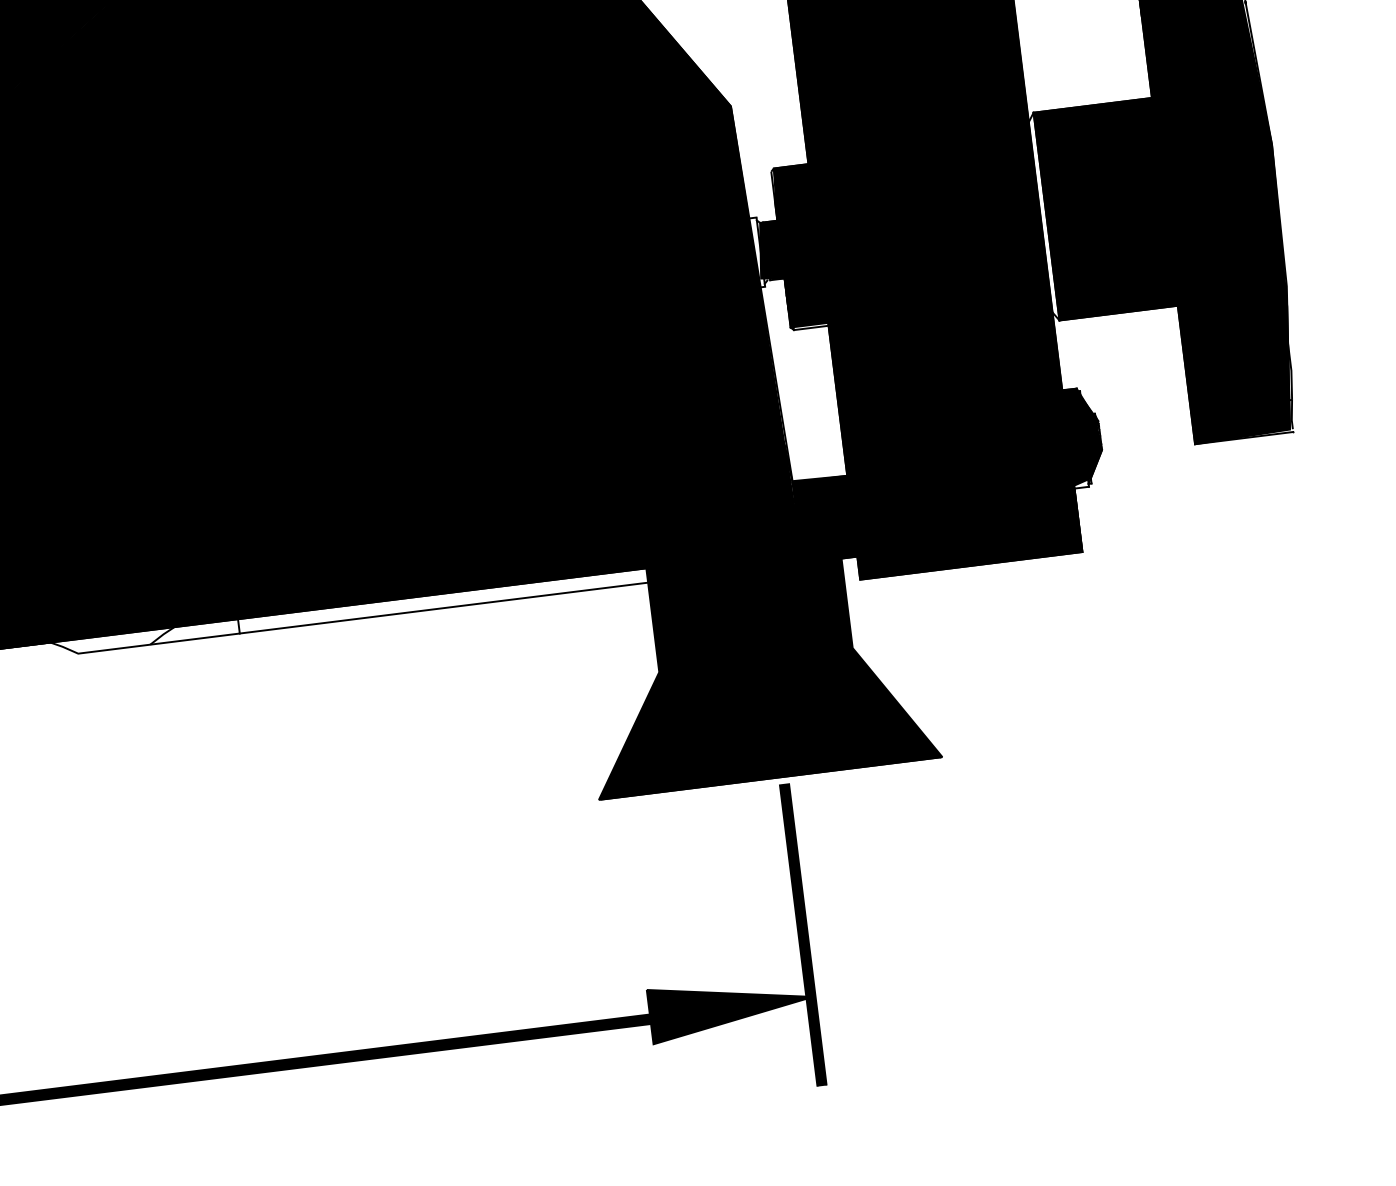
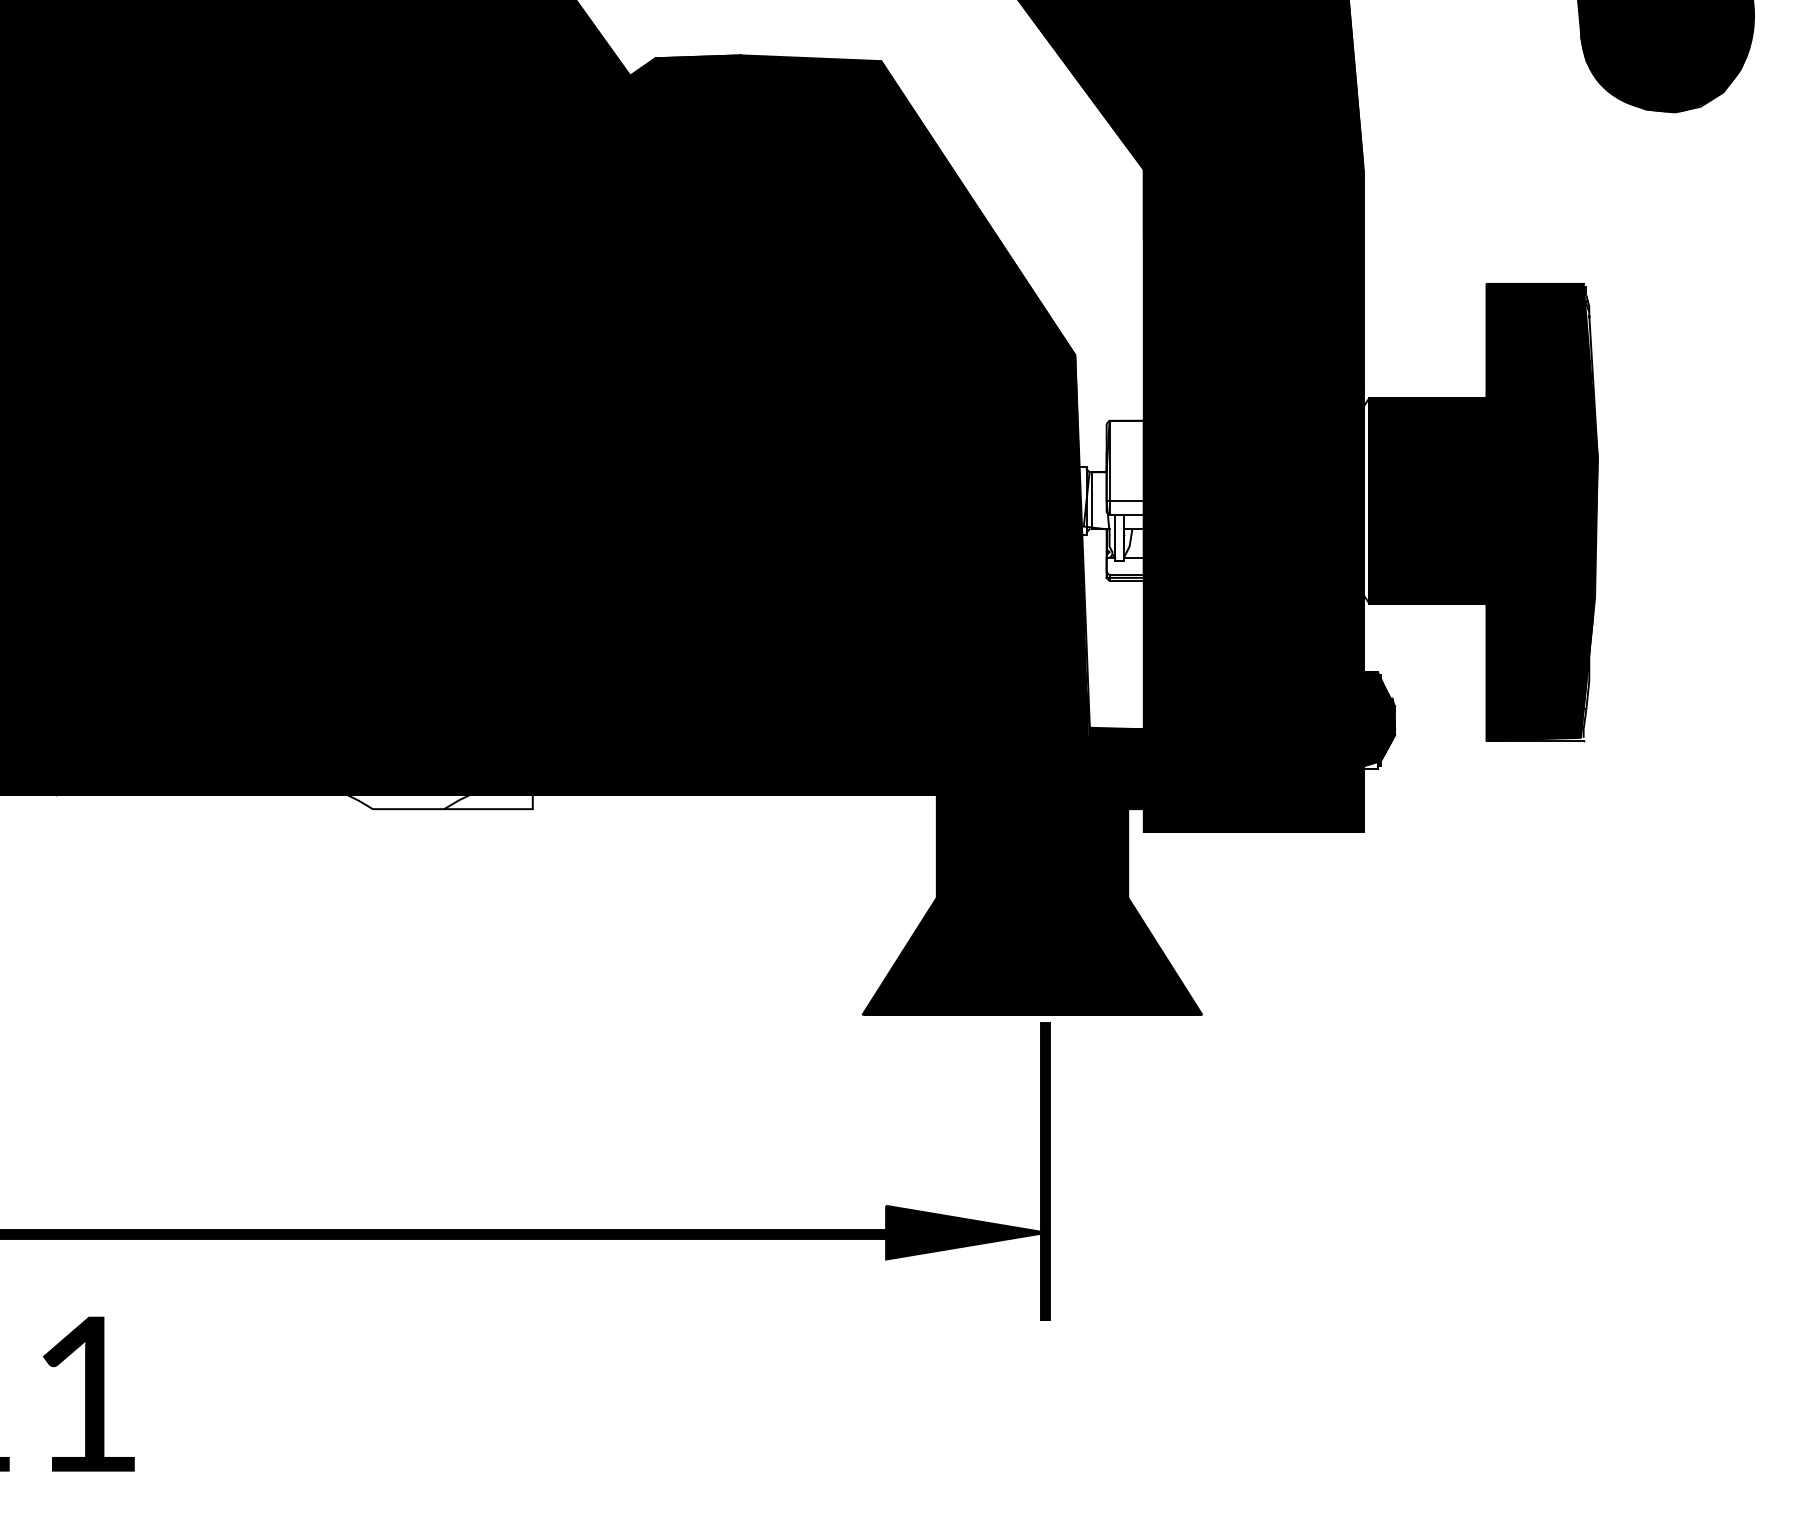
fill: (787, 246) -> (1113, 498), removed
line: (444, 608) -> (735, 809), removed

